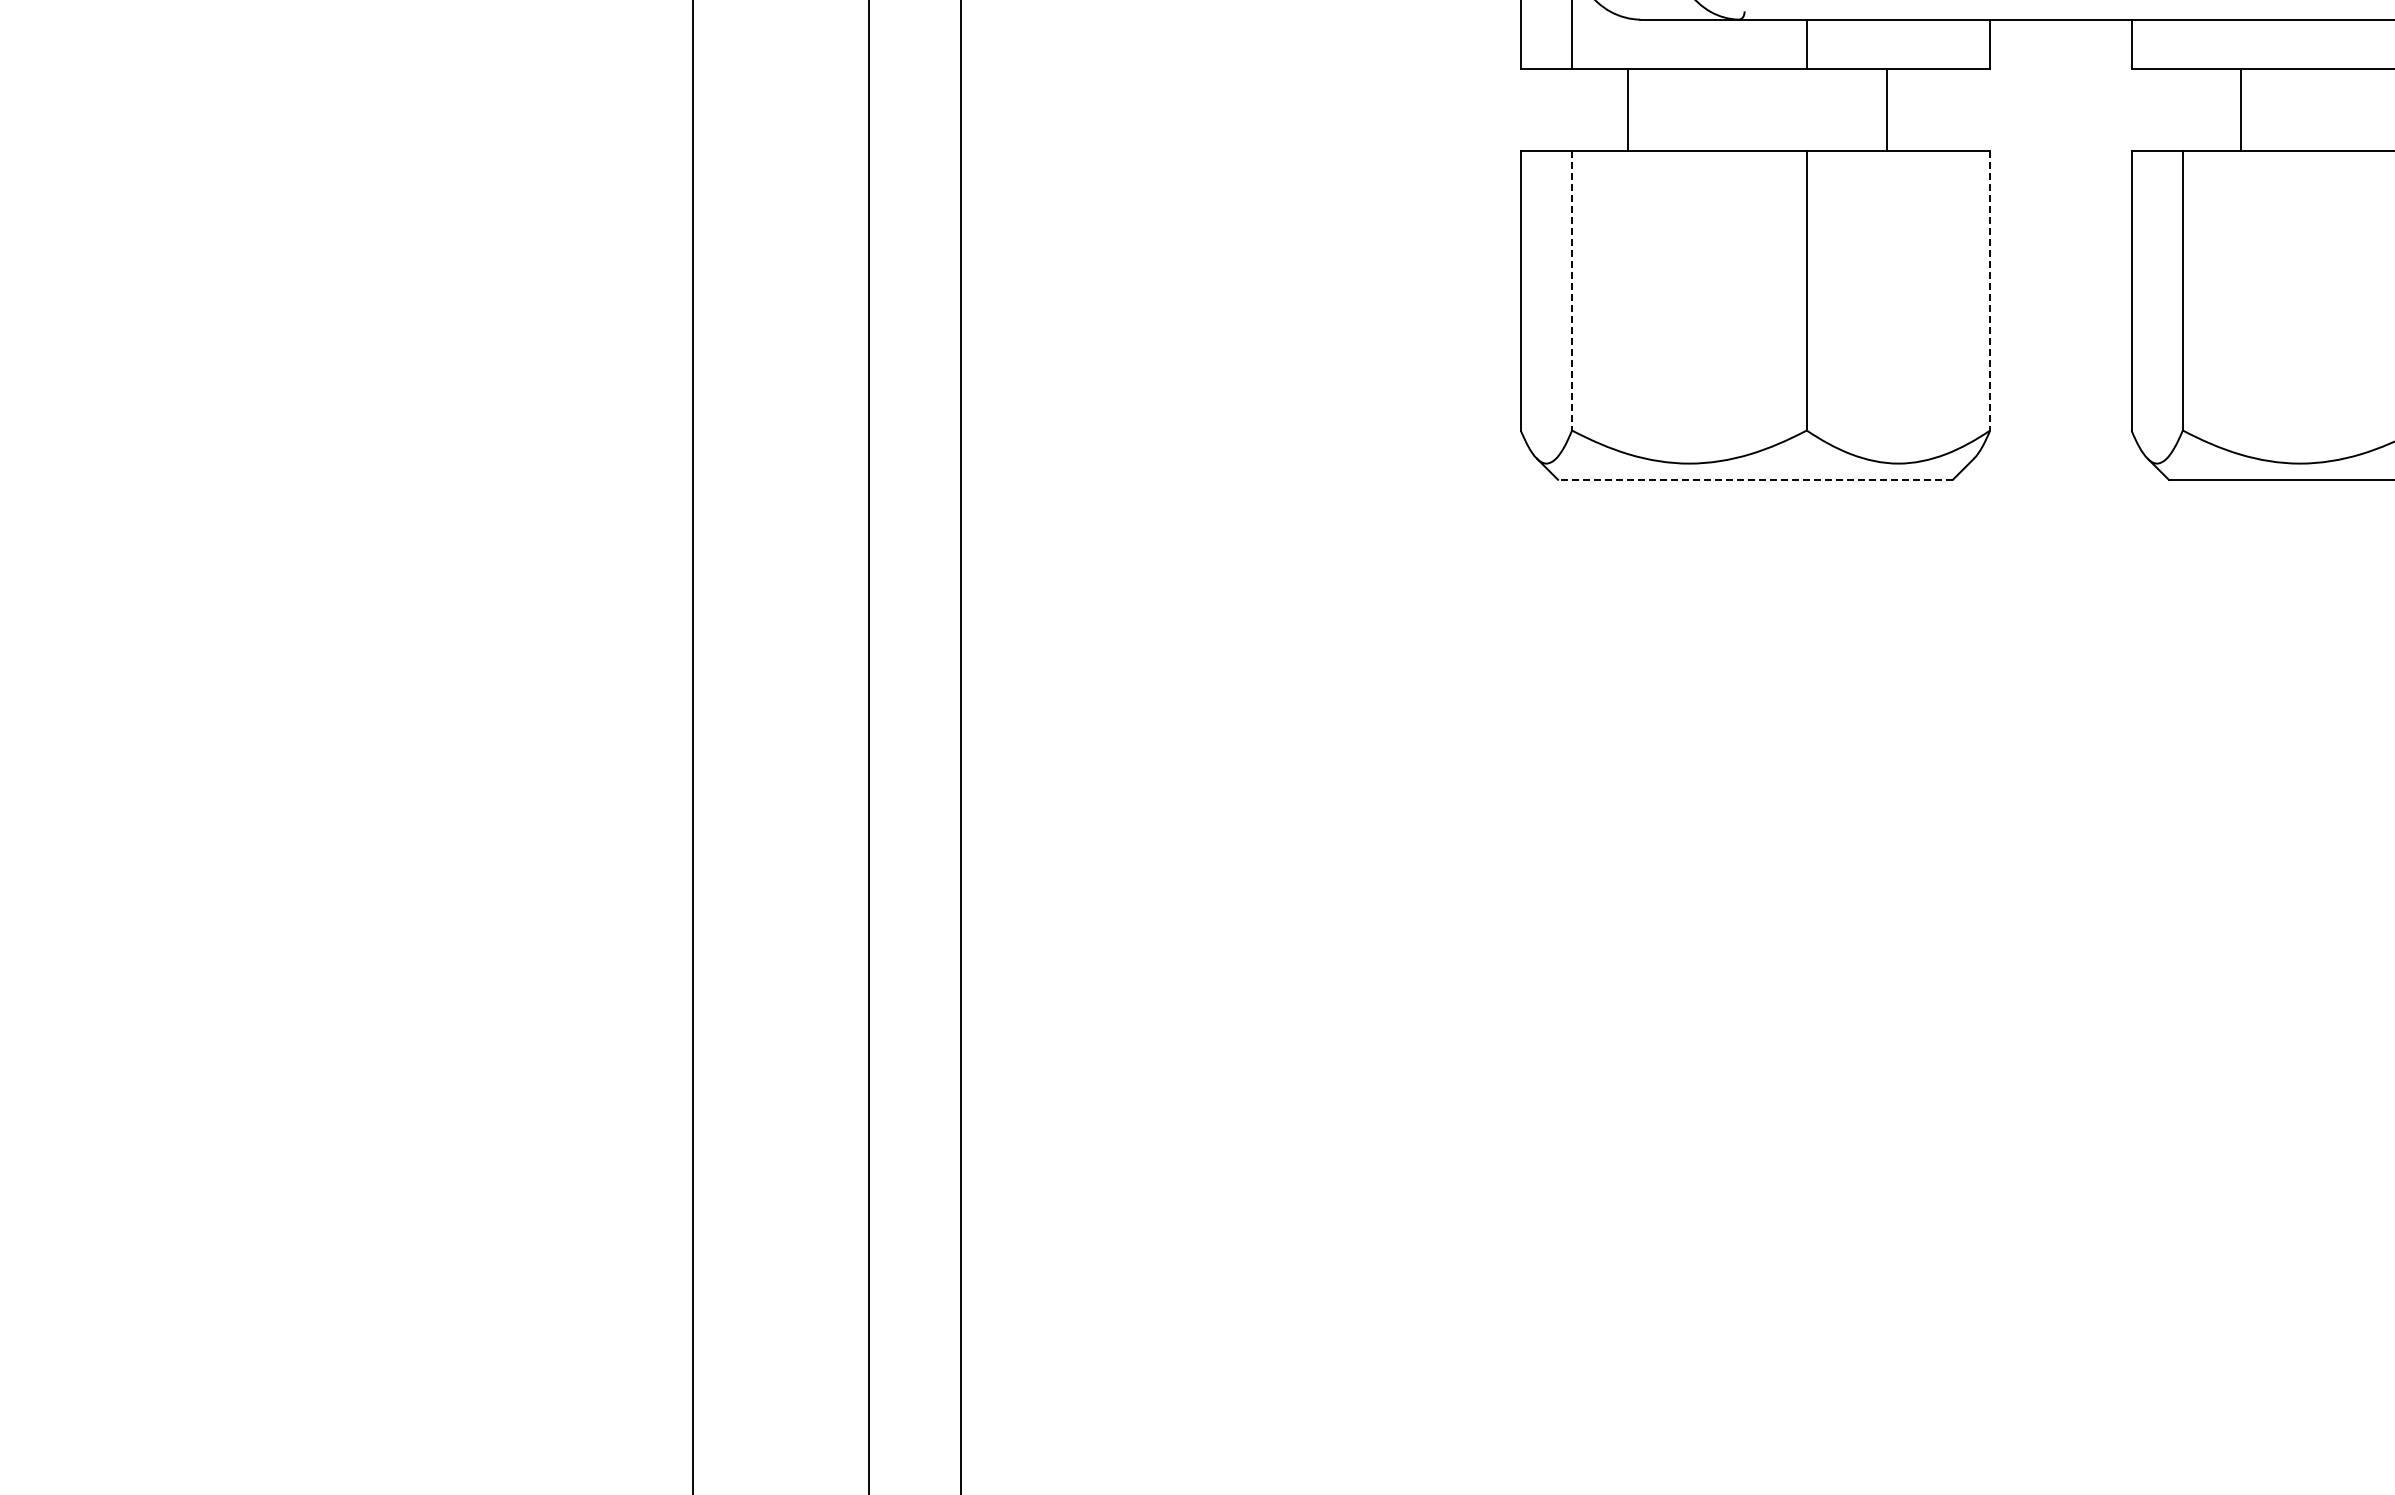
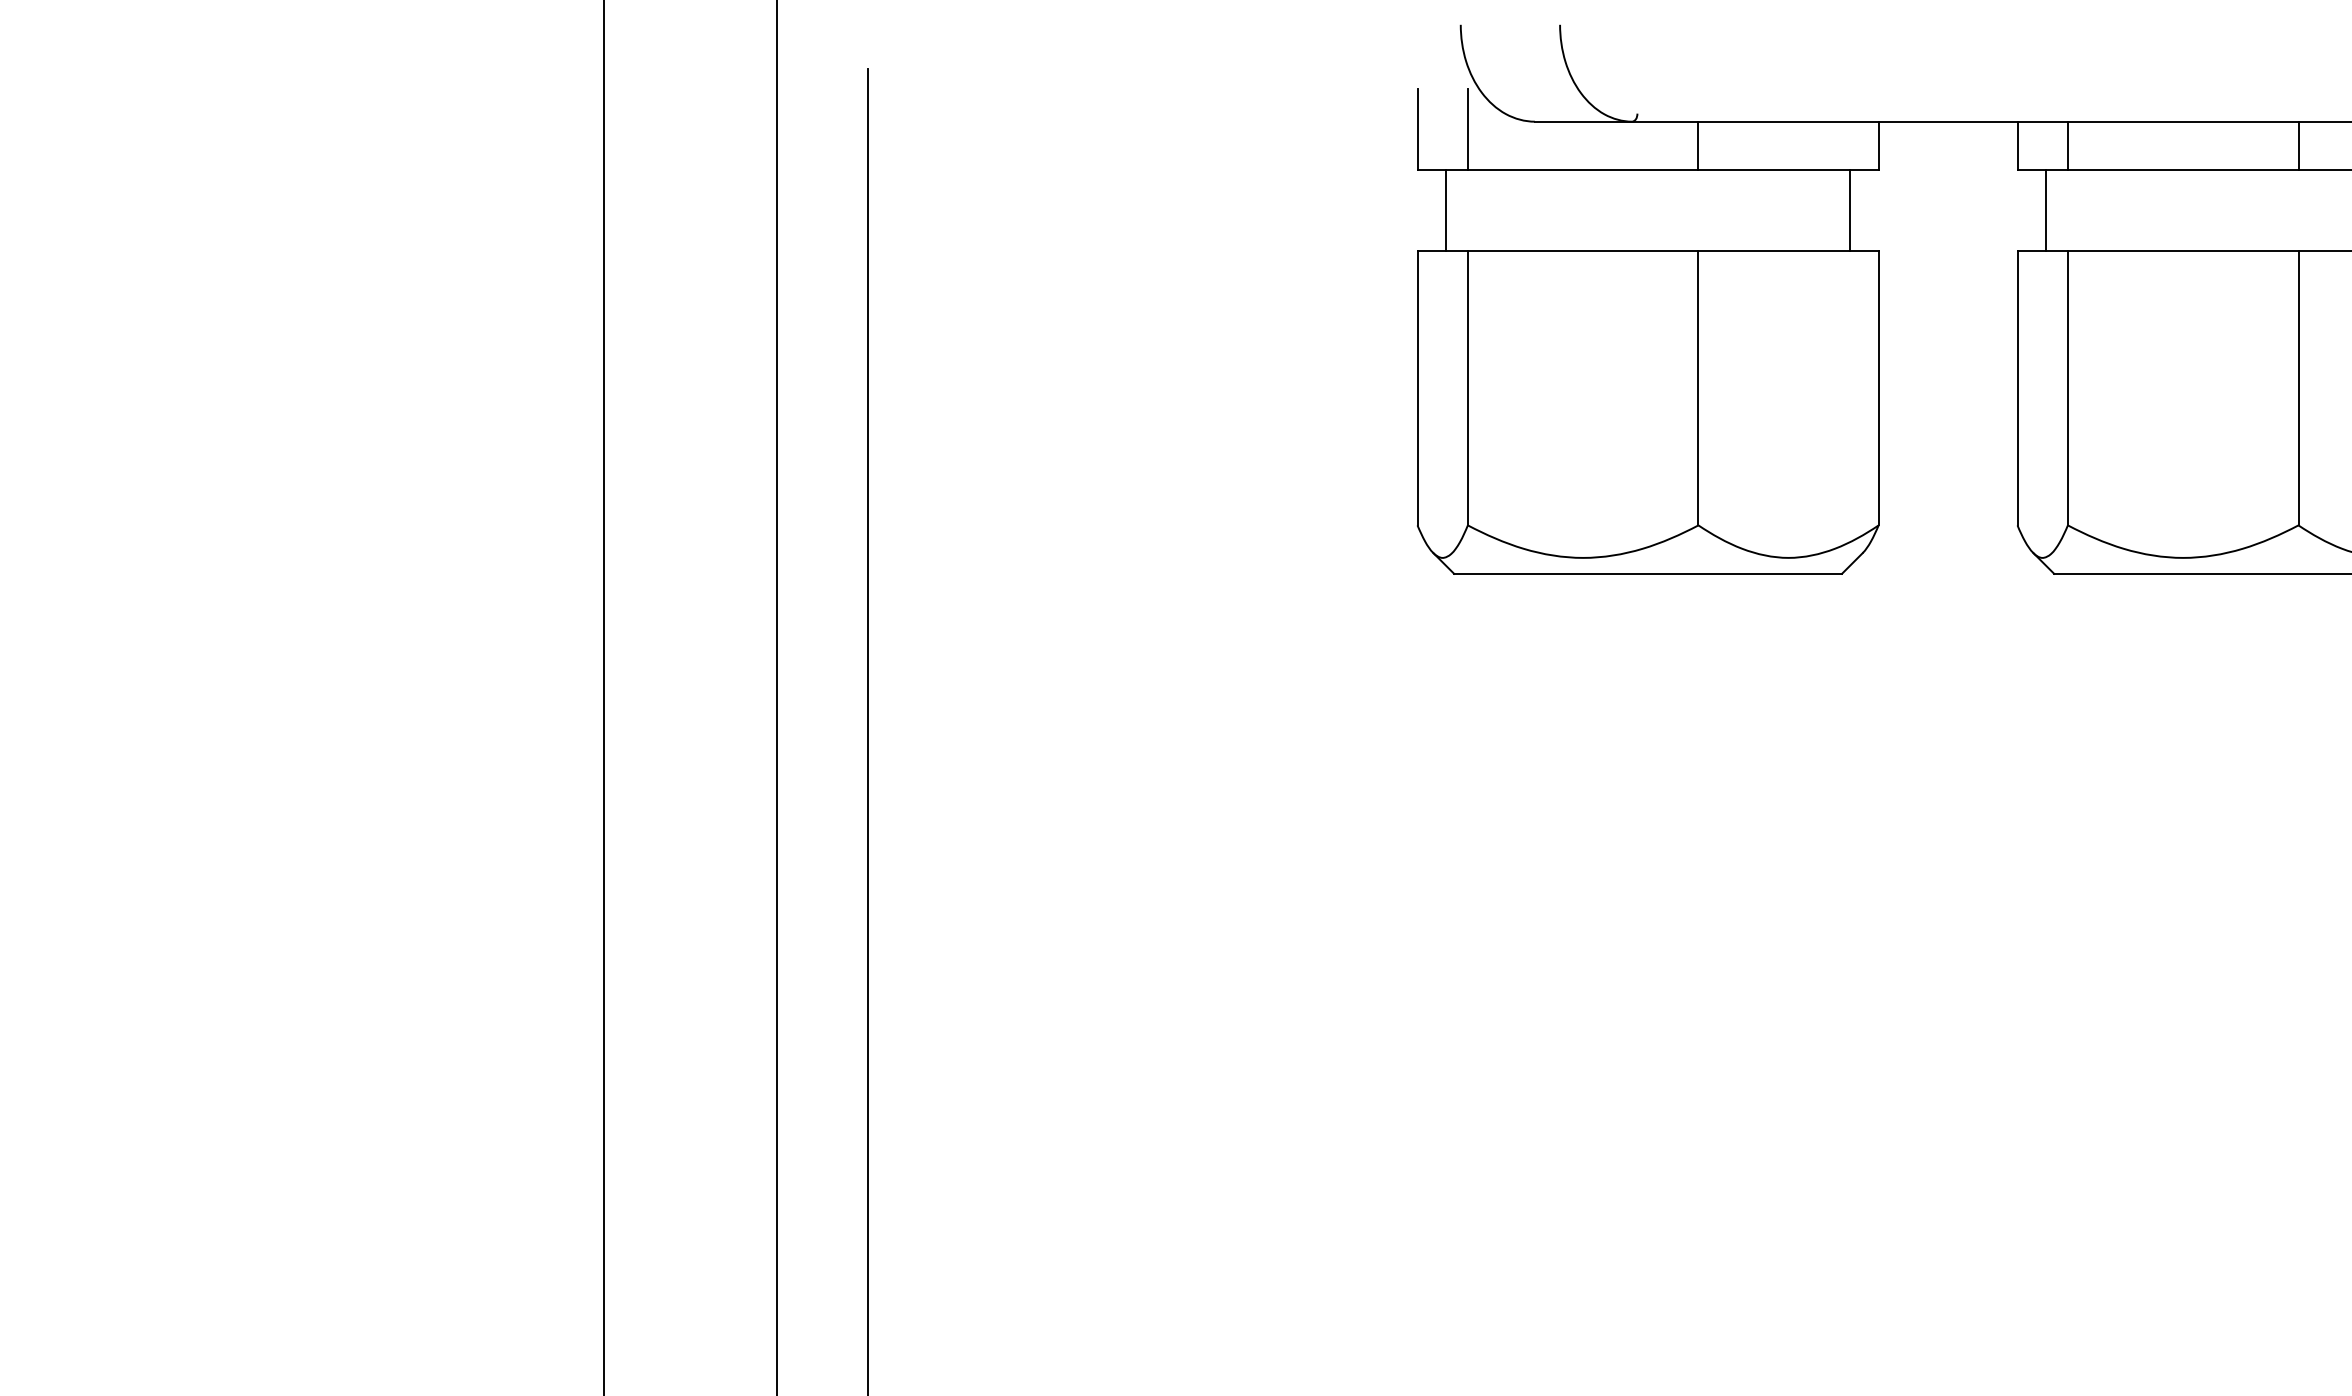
line: (2182, 43) -> (2067, 145), added
line: (1628, 109) -> (1446, 210), moved
line: (1886, 109) -> (1849, 210), moved
line: (2240, 109) -> (2045, 210), moved
line: (1572, 290) -> (1468, 387), dashed -> solid
line: (1990, 290) -> (1878, 387), dashed -> solid
line: (1754, 479) -> (1647, 573), dashed -> solid

